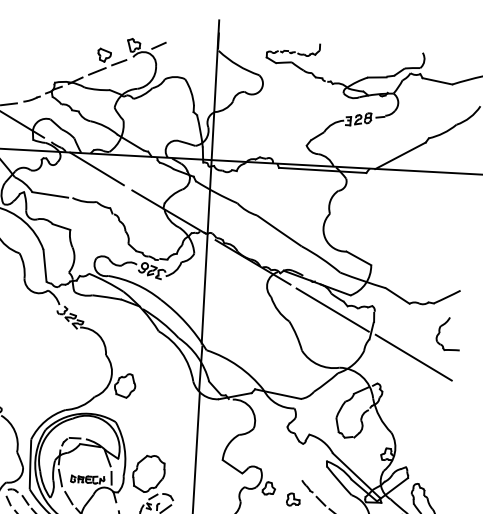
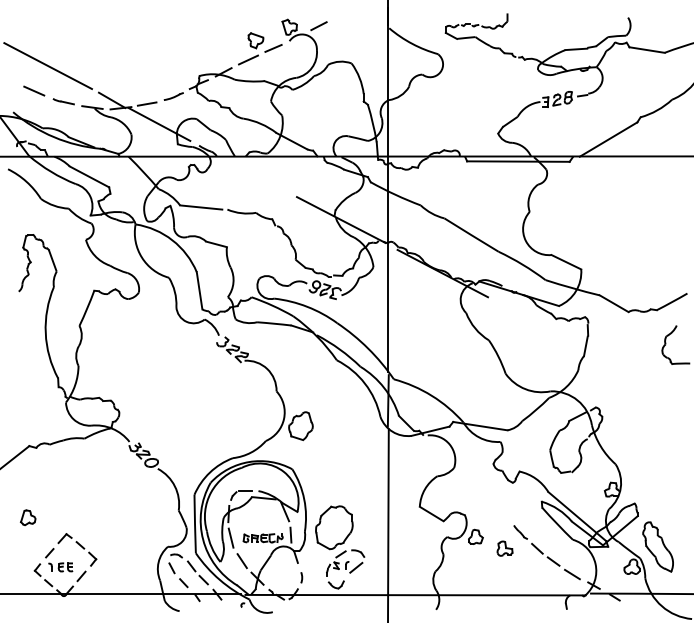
line: (96, 168) -> (253, 173), removed
line: (332, 310) -> (538, 324), removed
line: (413, 357) -> (636, 374), removed

